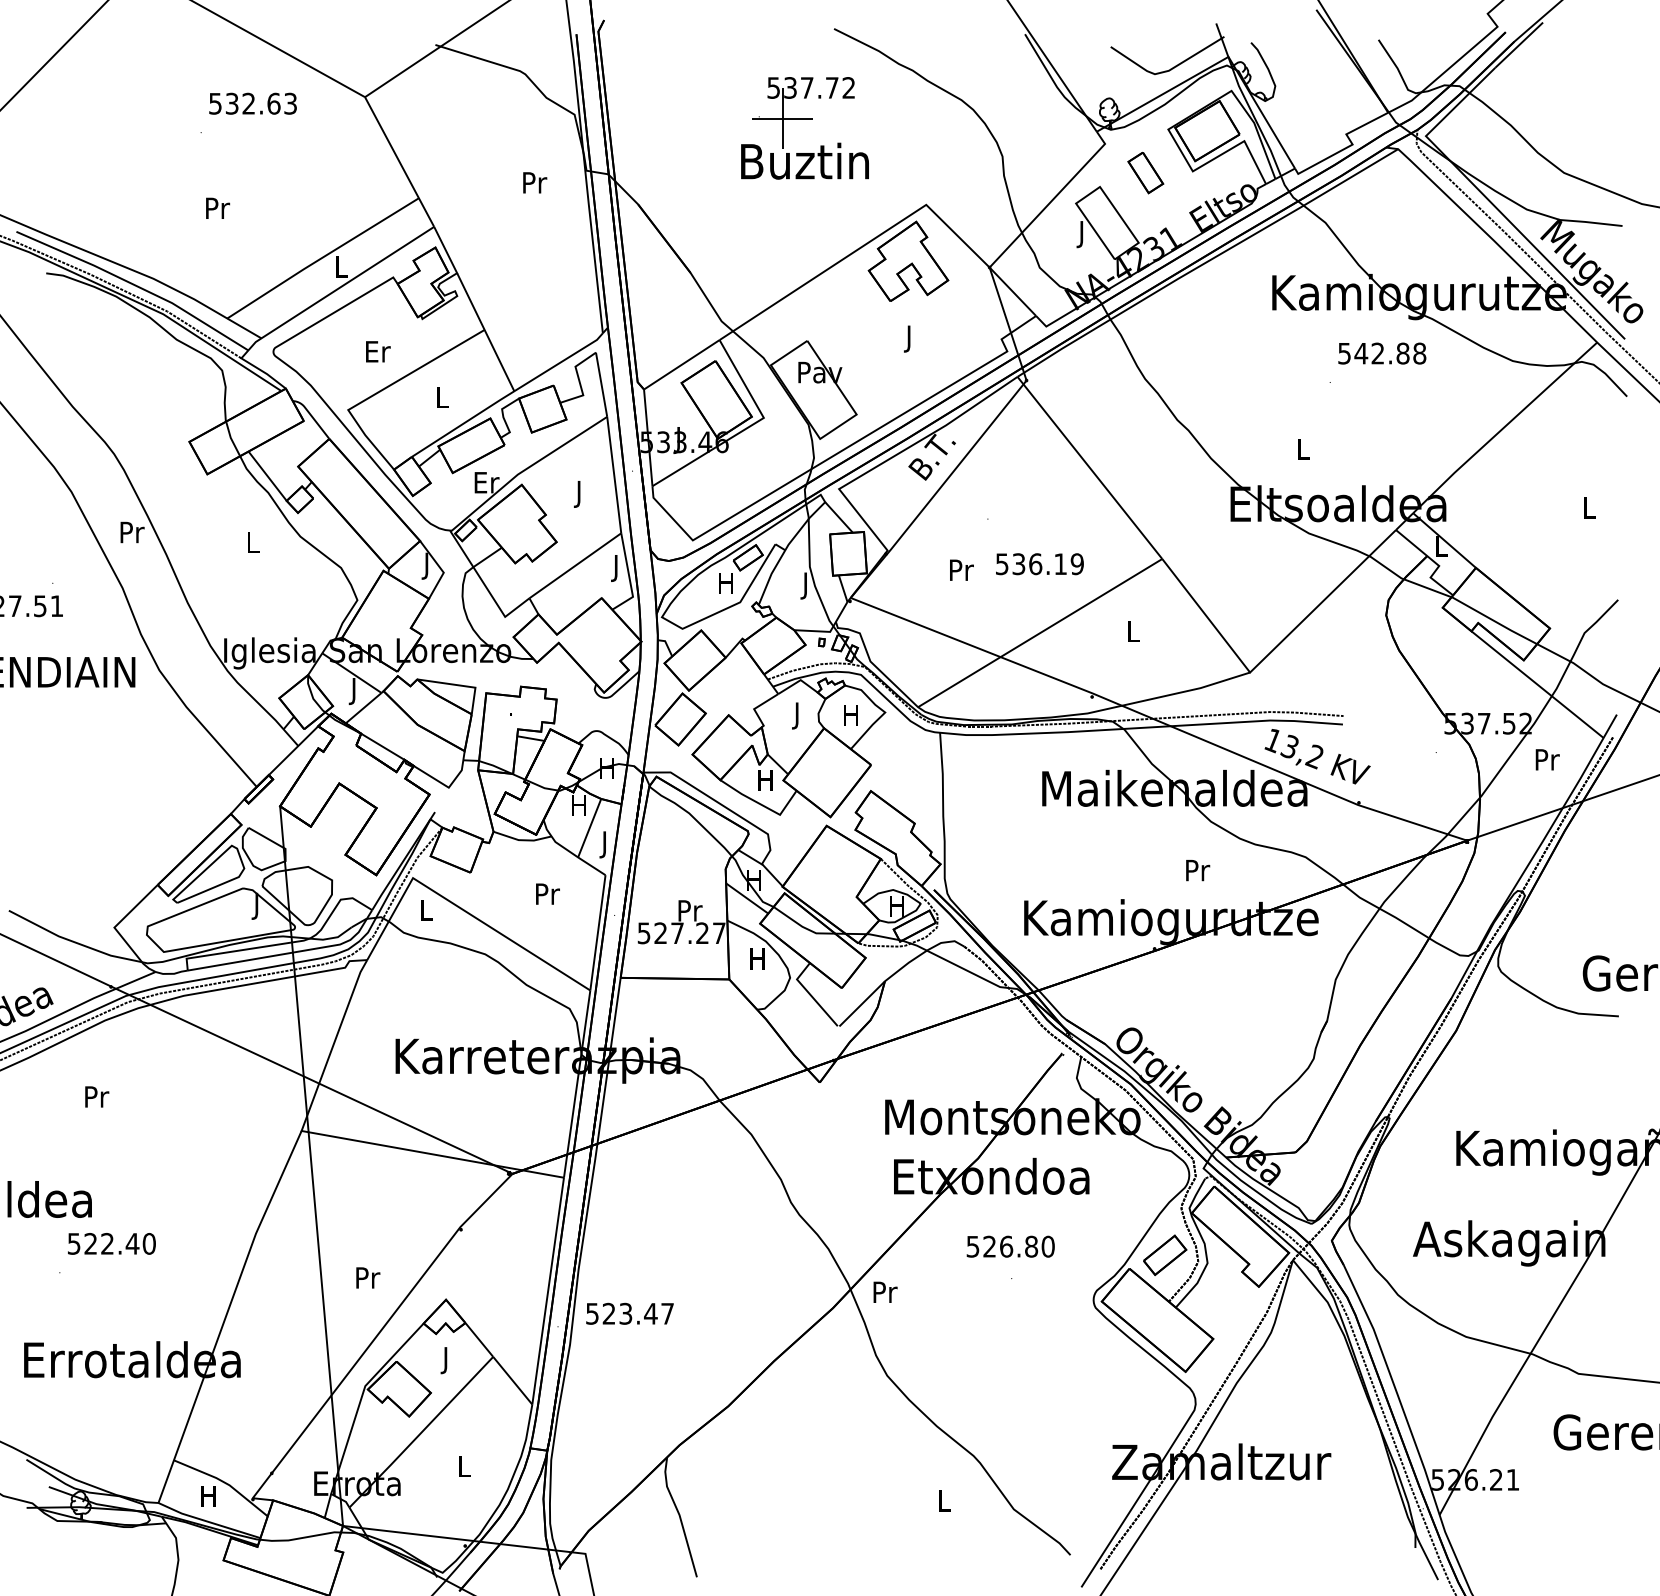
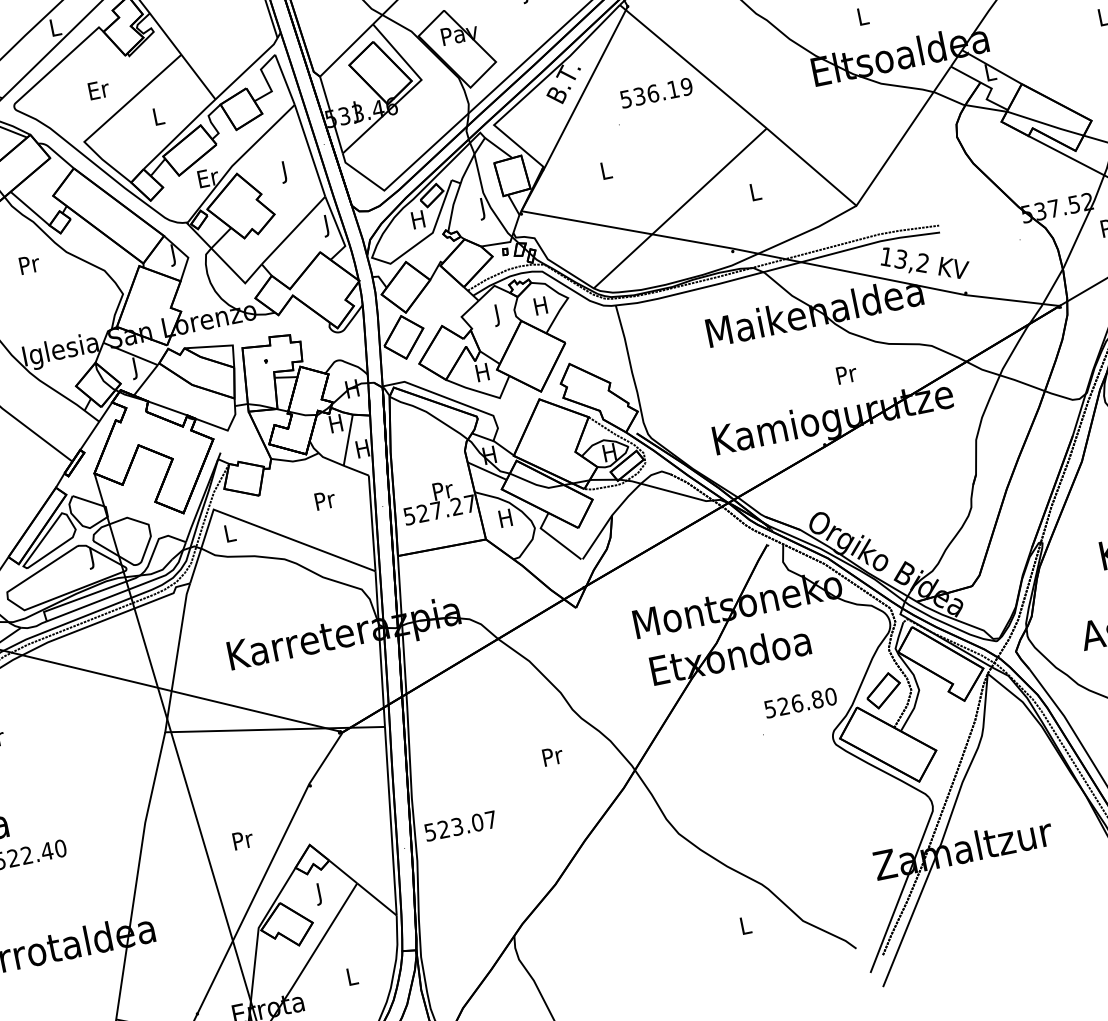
text: (253, 542) -> (29, 264), L -> Pr
text: (1039, 564) -> (656, 93), moved
text: (961, 569) -> (606, 169), Pr -> L
text: (604, 844) -> (362, 450), J -> H
text: (1010, 1246) -> (800, 702), moved
text: (885, 1291) -> (552, 755), moved
text: (650, 1313) -> (477, 822), 523.47 -> 523.07

